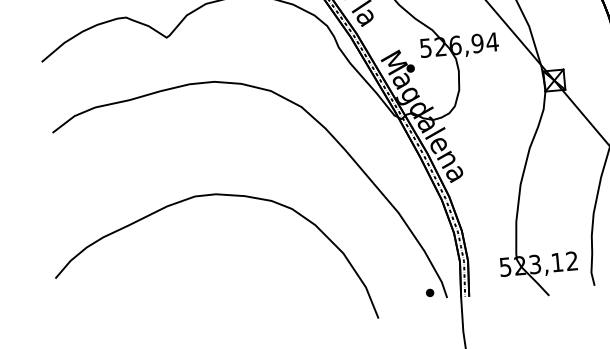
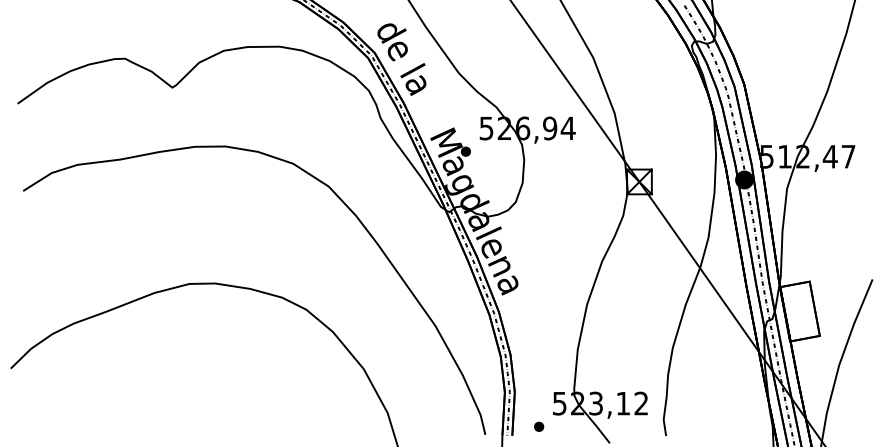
part: (430, 292) -> (539, 426), moved

